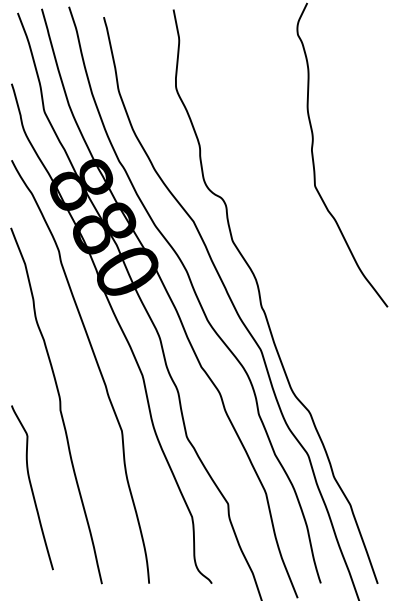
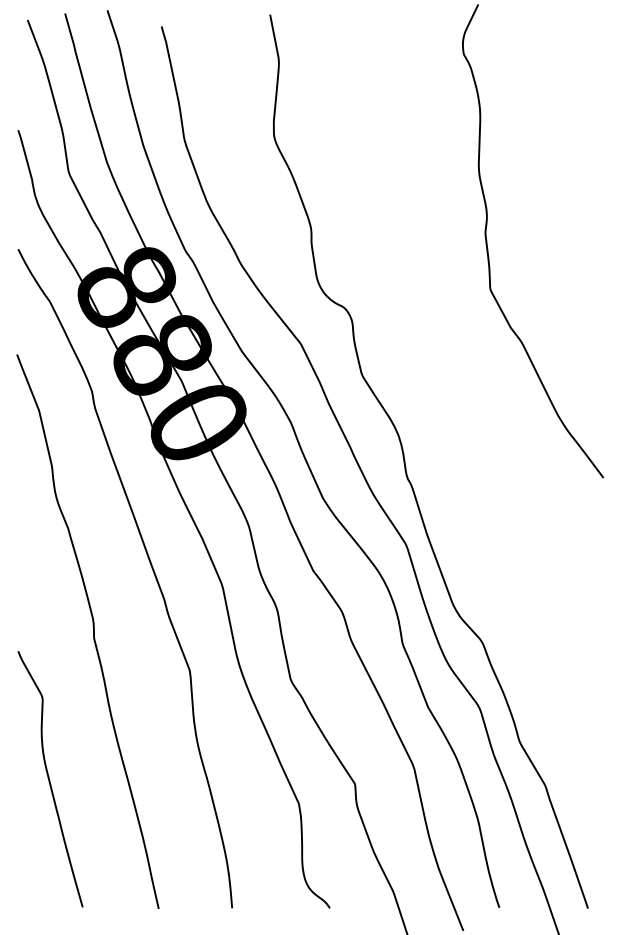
curve: (32, 487) -> (50, 778), moved

